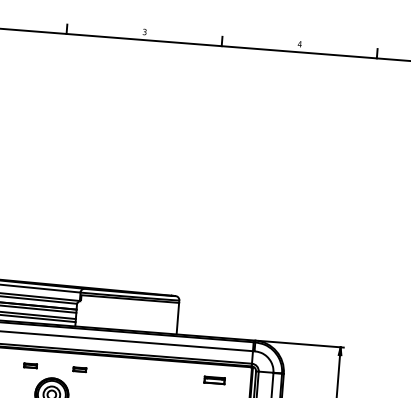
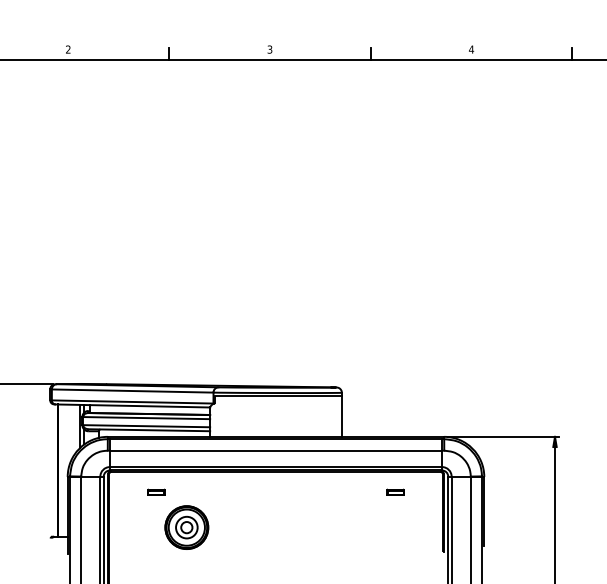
part: (79, 369) -> (220, 491), removed
part: (214, 379) -> (395, 491), size x0.62

